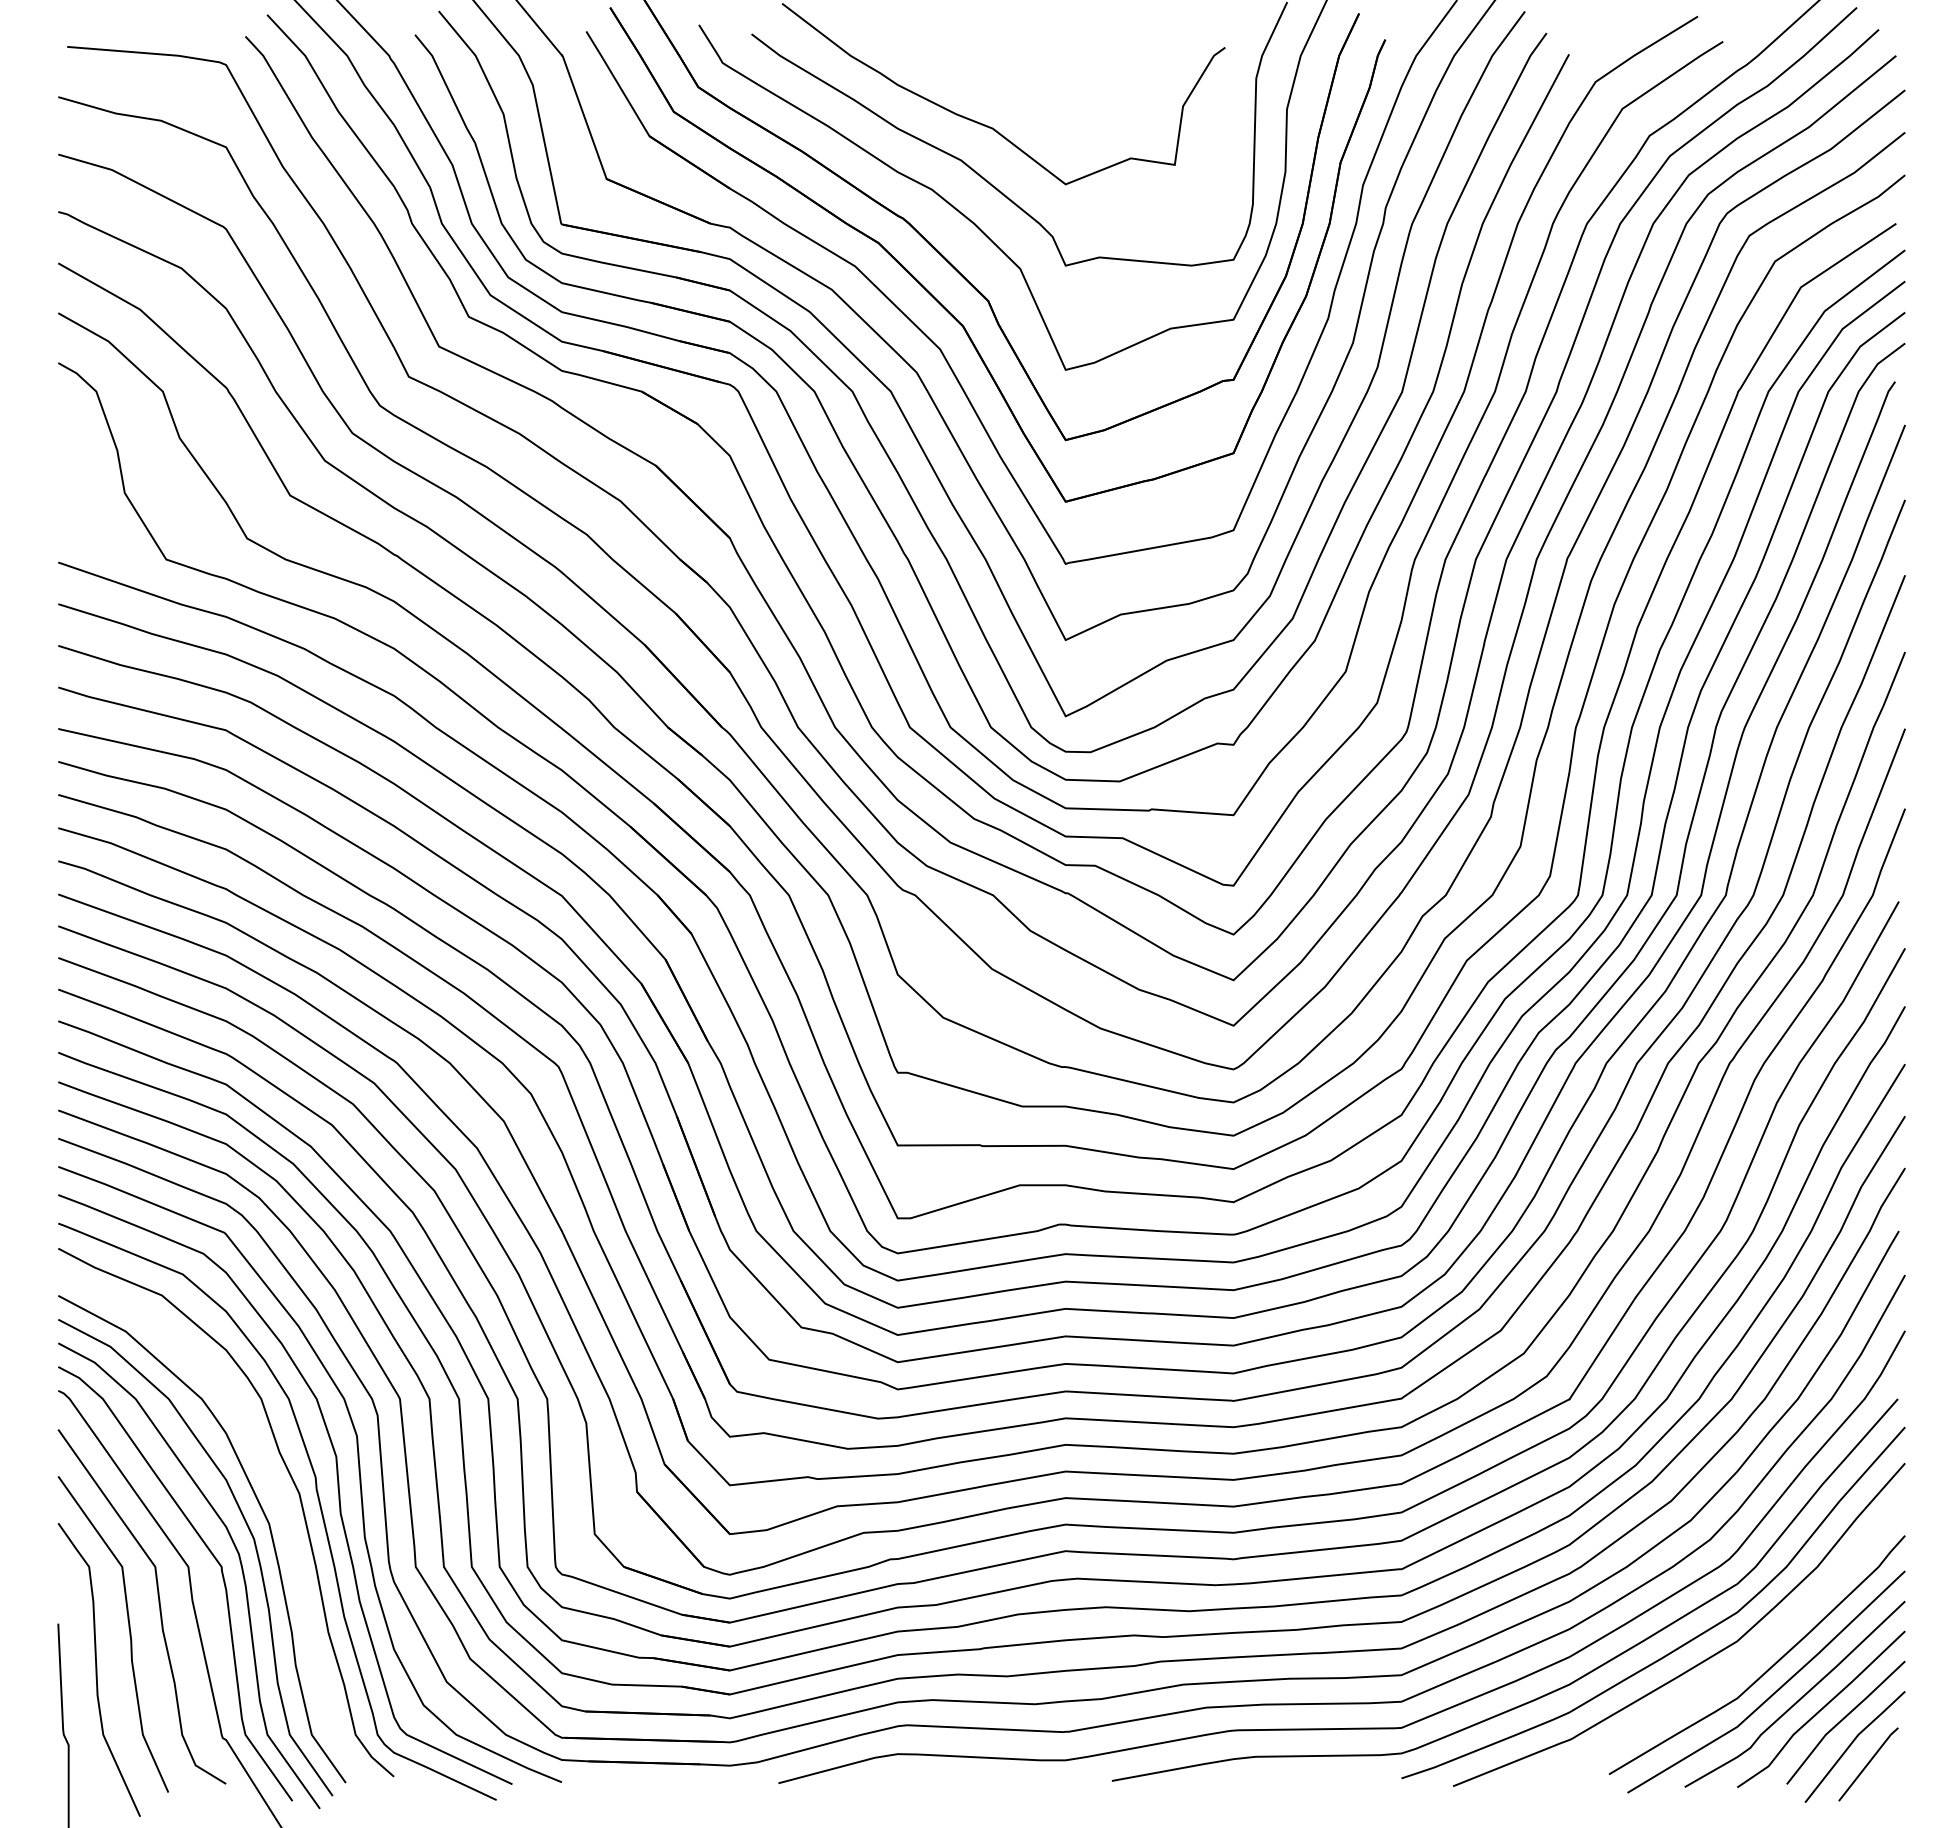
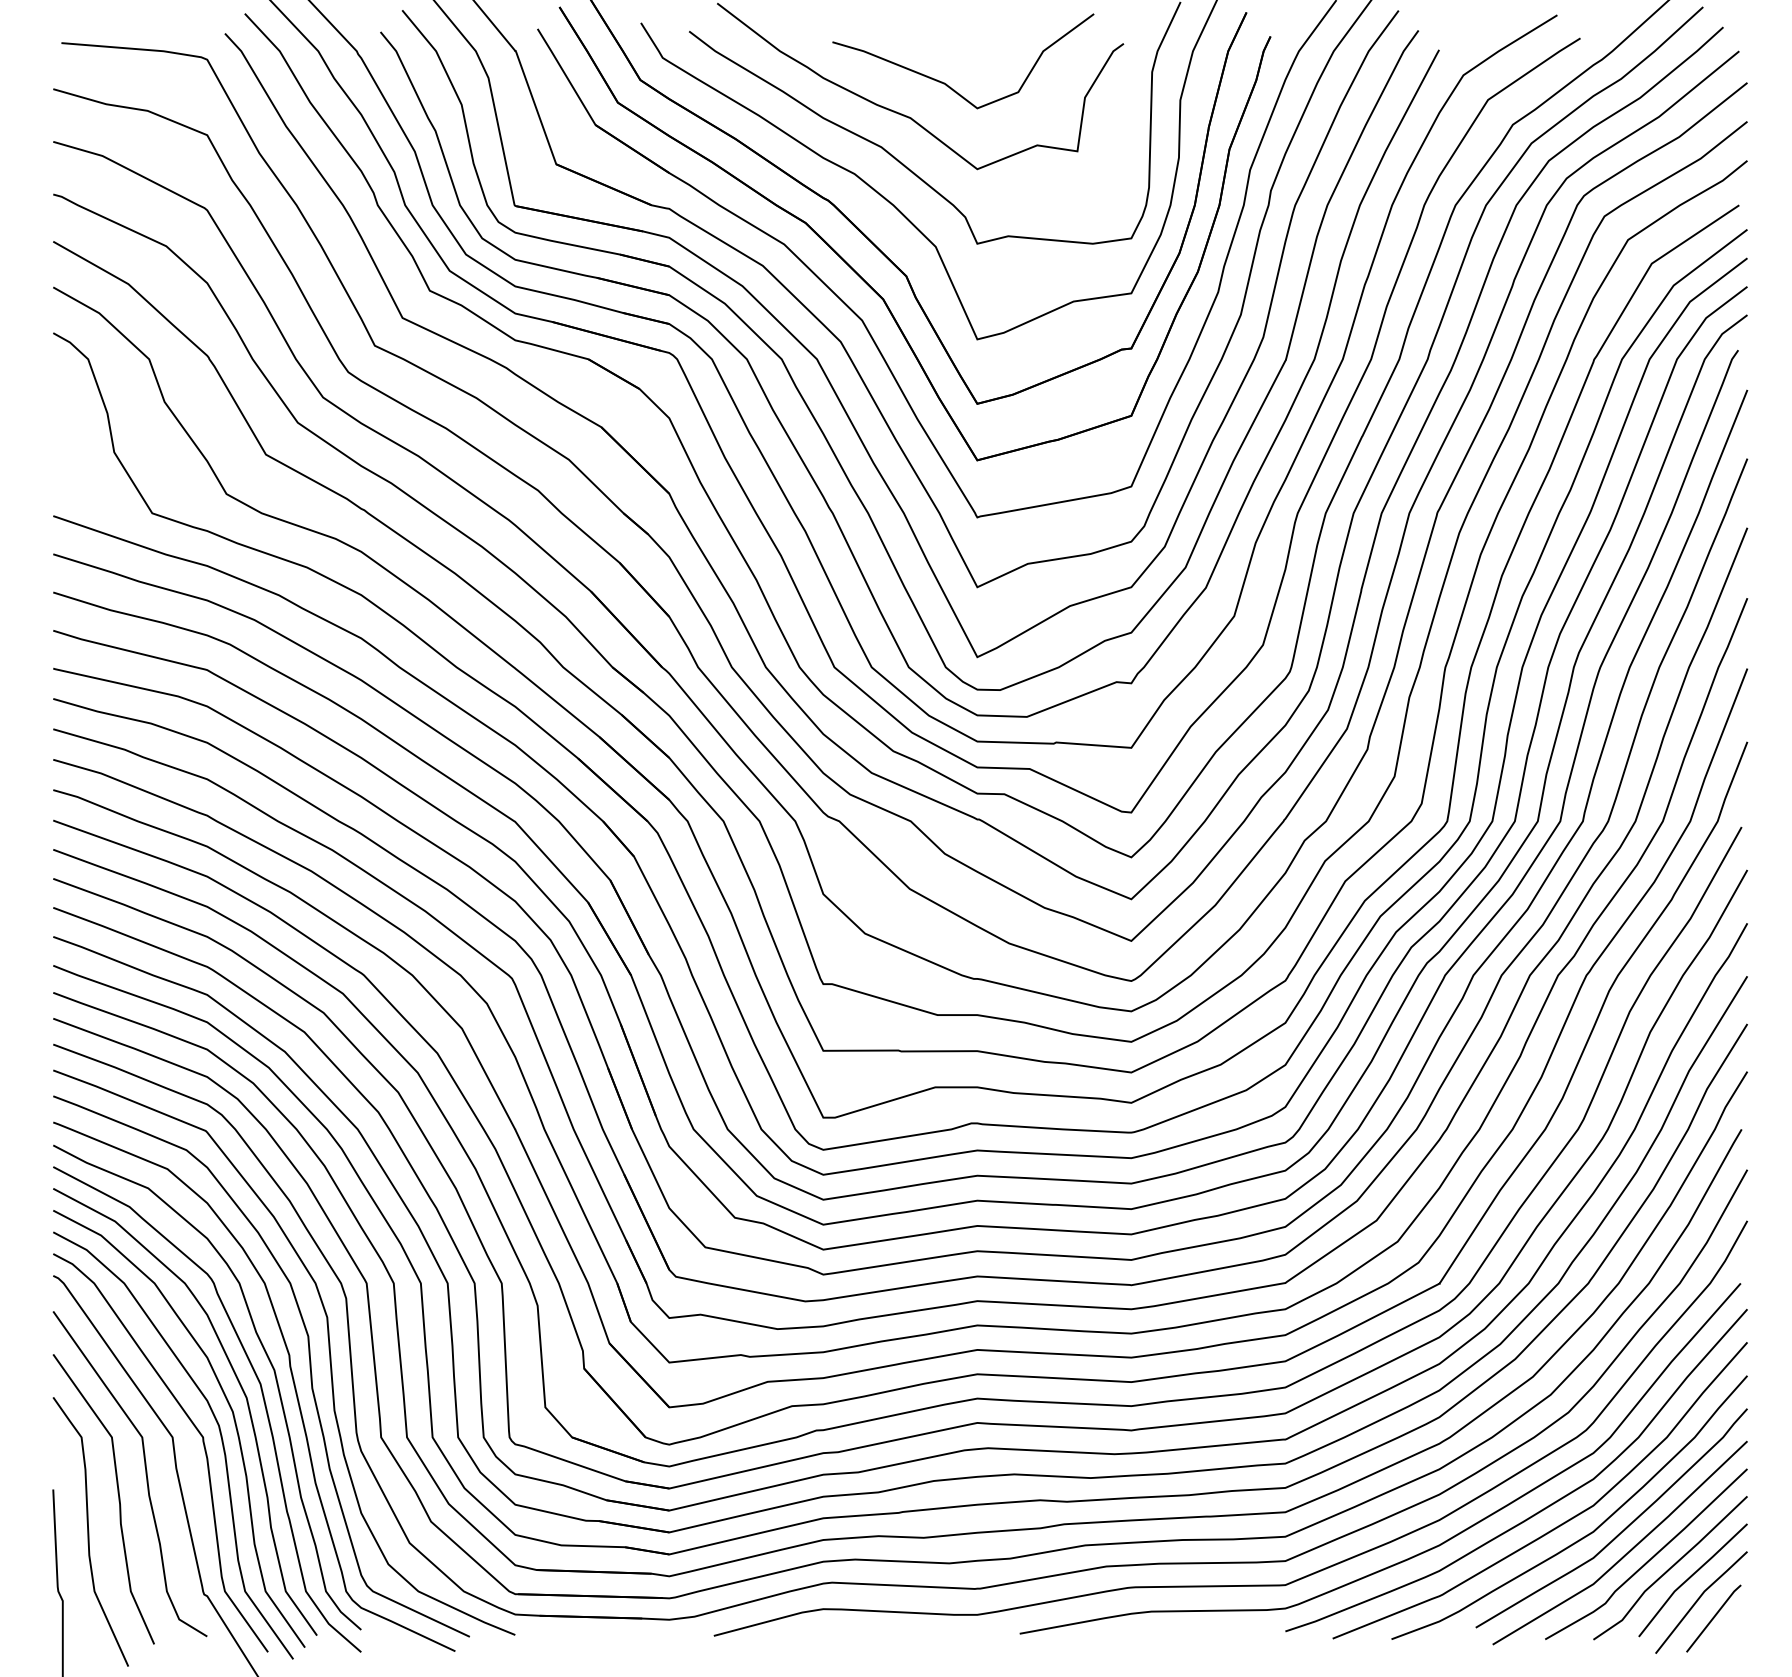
curve: (1031, 90) -> (945, 83), added
curve: (286, 1523) -> (262, 1397), added
curve: (1730, 1672) -> (1587, 1534), added

